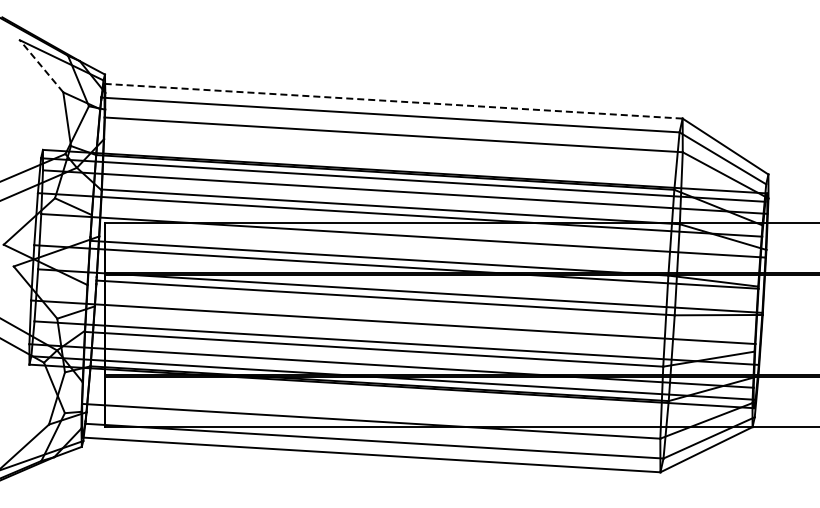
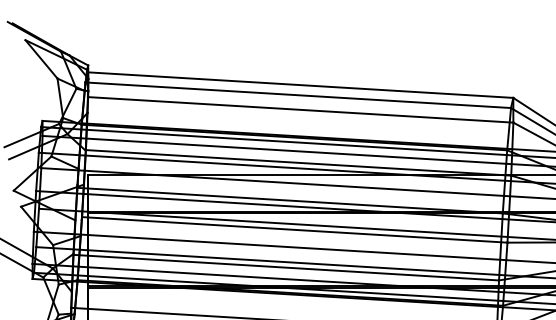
line: (41, 66) -> (41, 59), dashed -> solid
line: (393, 101) -> (300, 85), dashed -> solid

